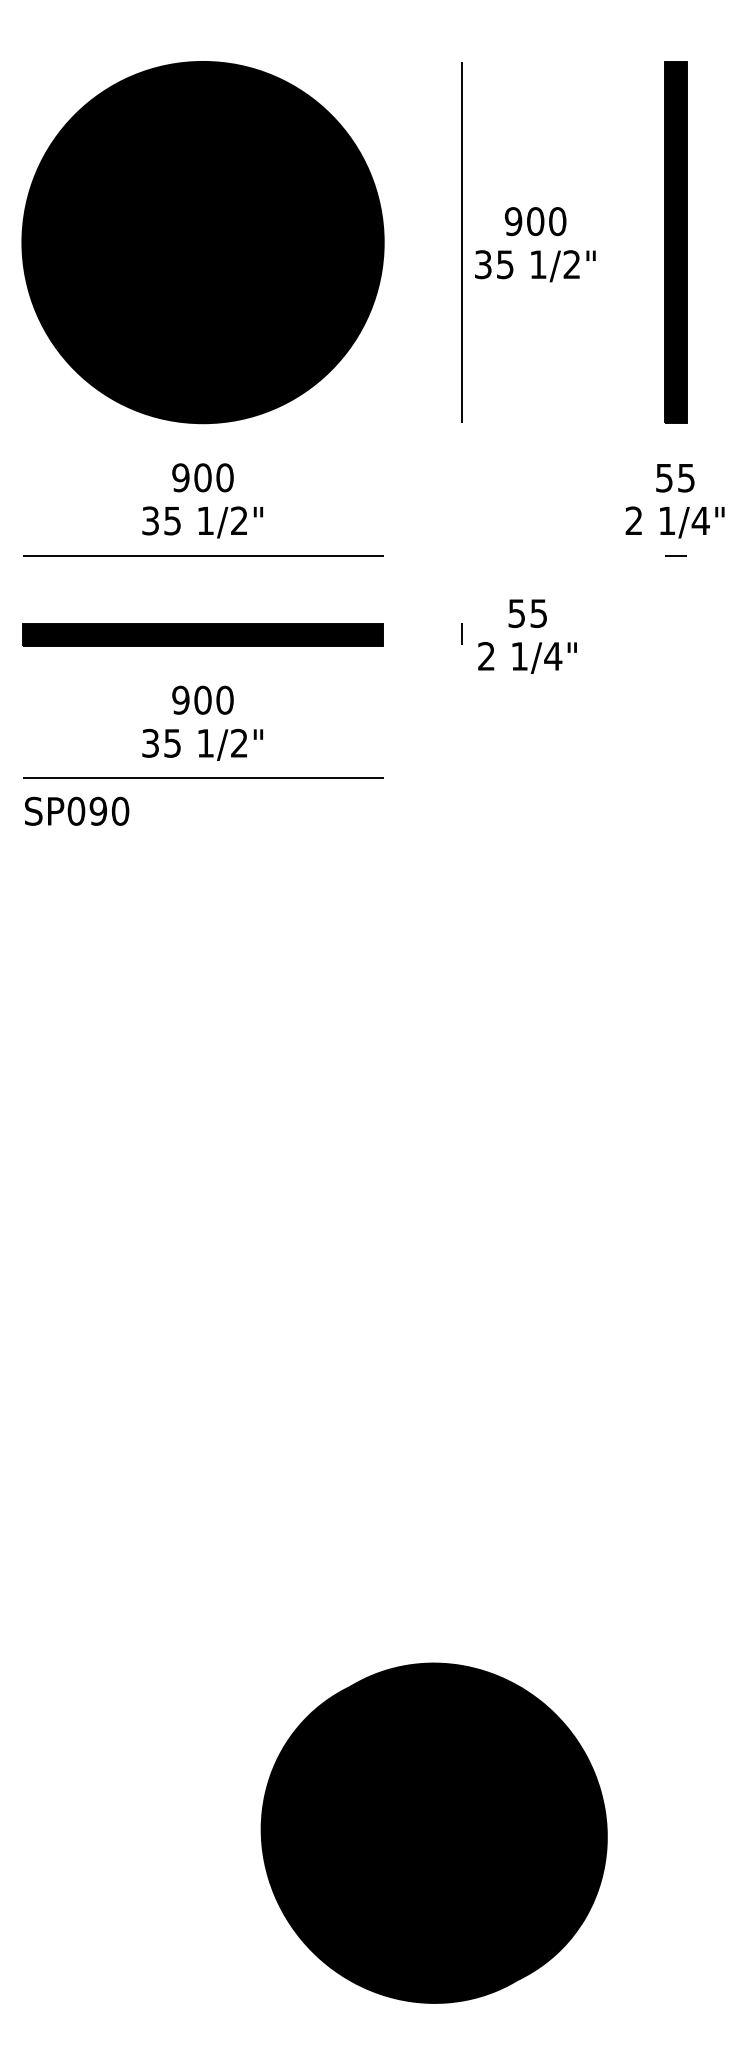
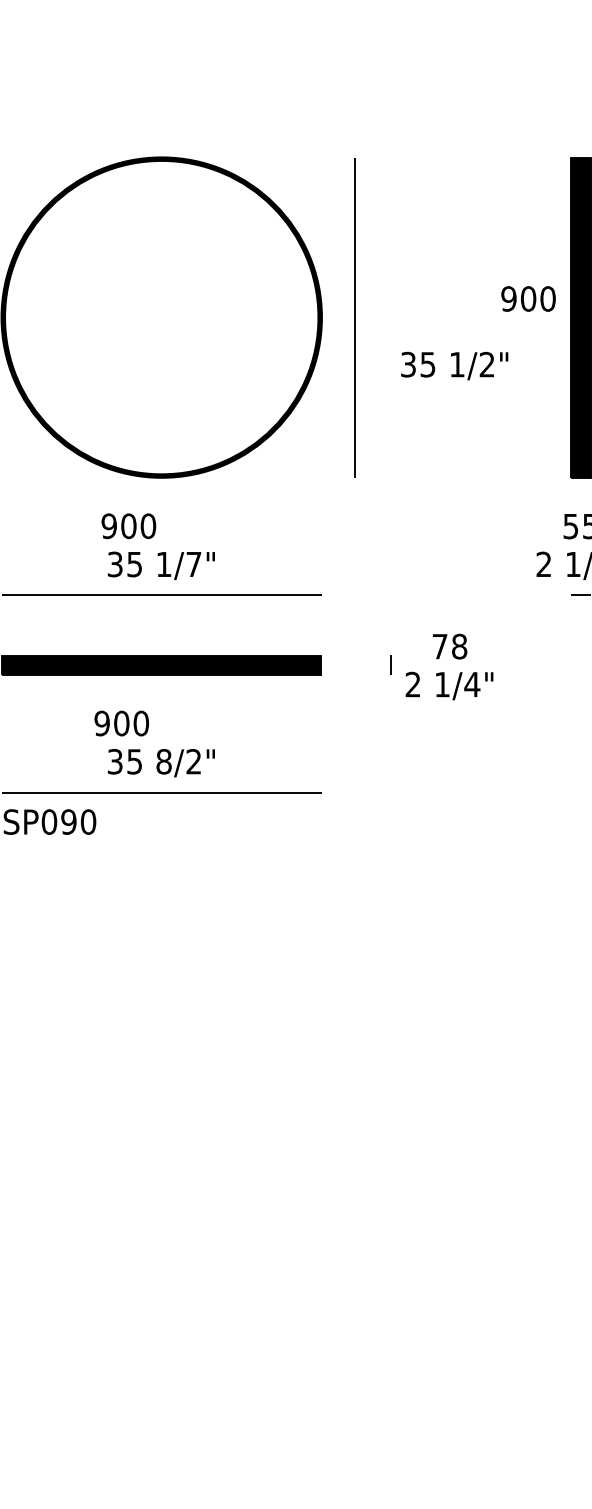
text: (535, 221) -> (528, 298), moved
fill: (202, 242) -> (161, 317), removed
line: (461, 242) -> (354, 317), moved
text: (535, 266) -> (454, 366), moved
text: (202, 477) -> (128, 525), moved
text: (239, 520) -> (194, 564), 1/2" -> 1/7"
text: (527, 613) -> (449, 646), 55 -> 78
text: (202, 699) -> (121, 722), moved
text: (205, 742) -> (163, 761), 1/2" -> 8/2"

